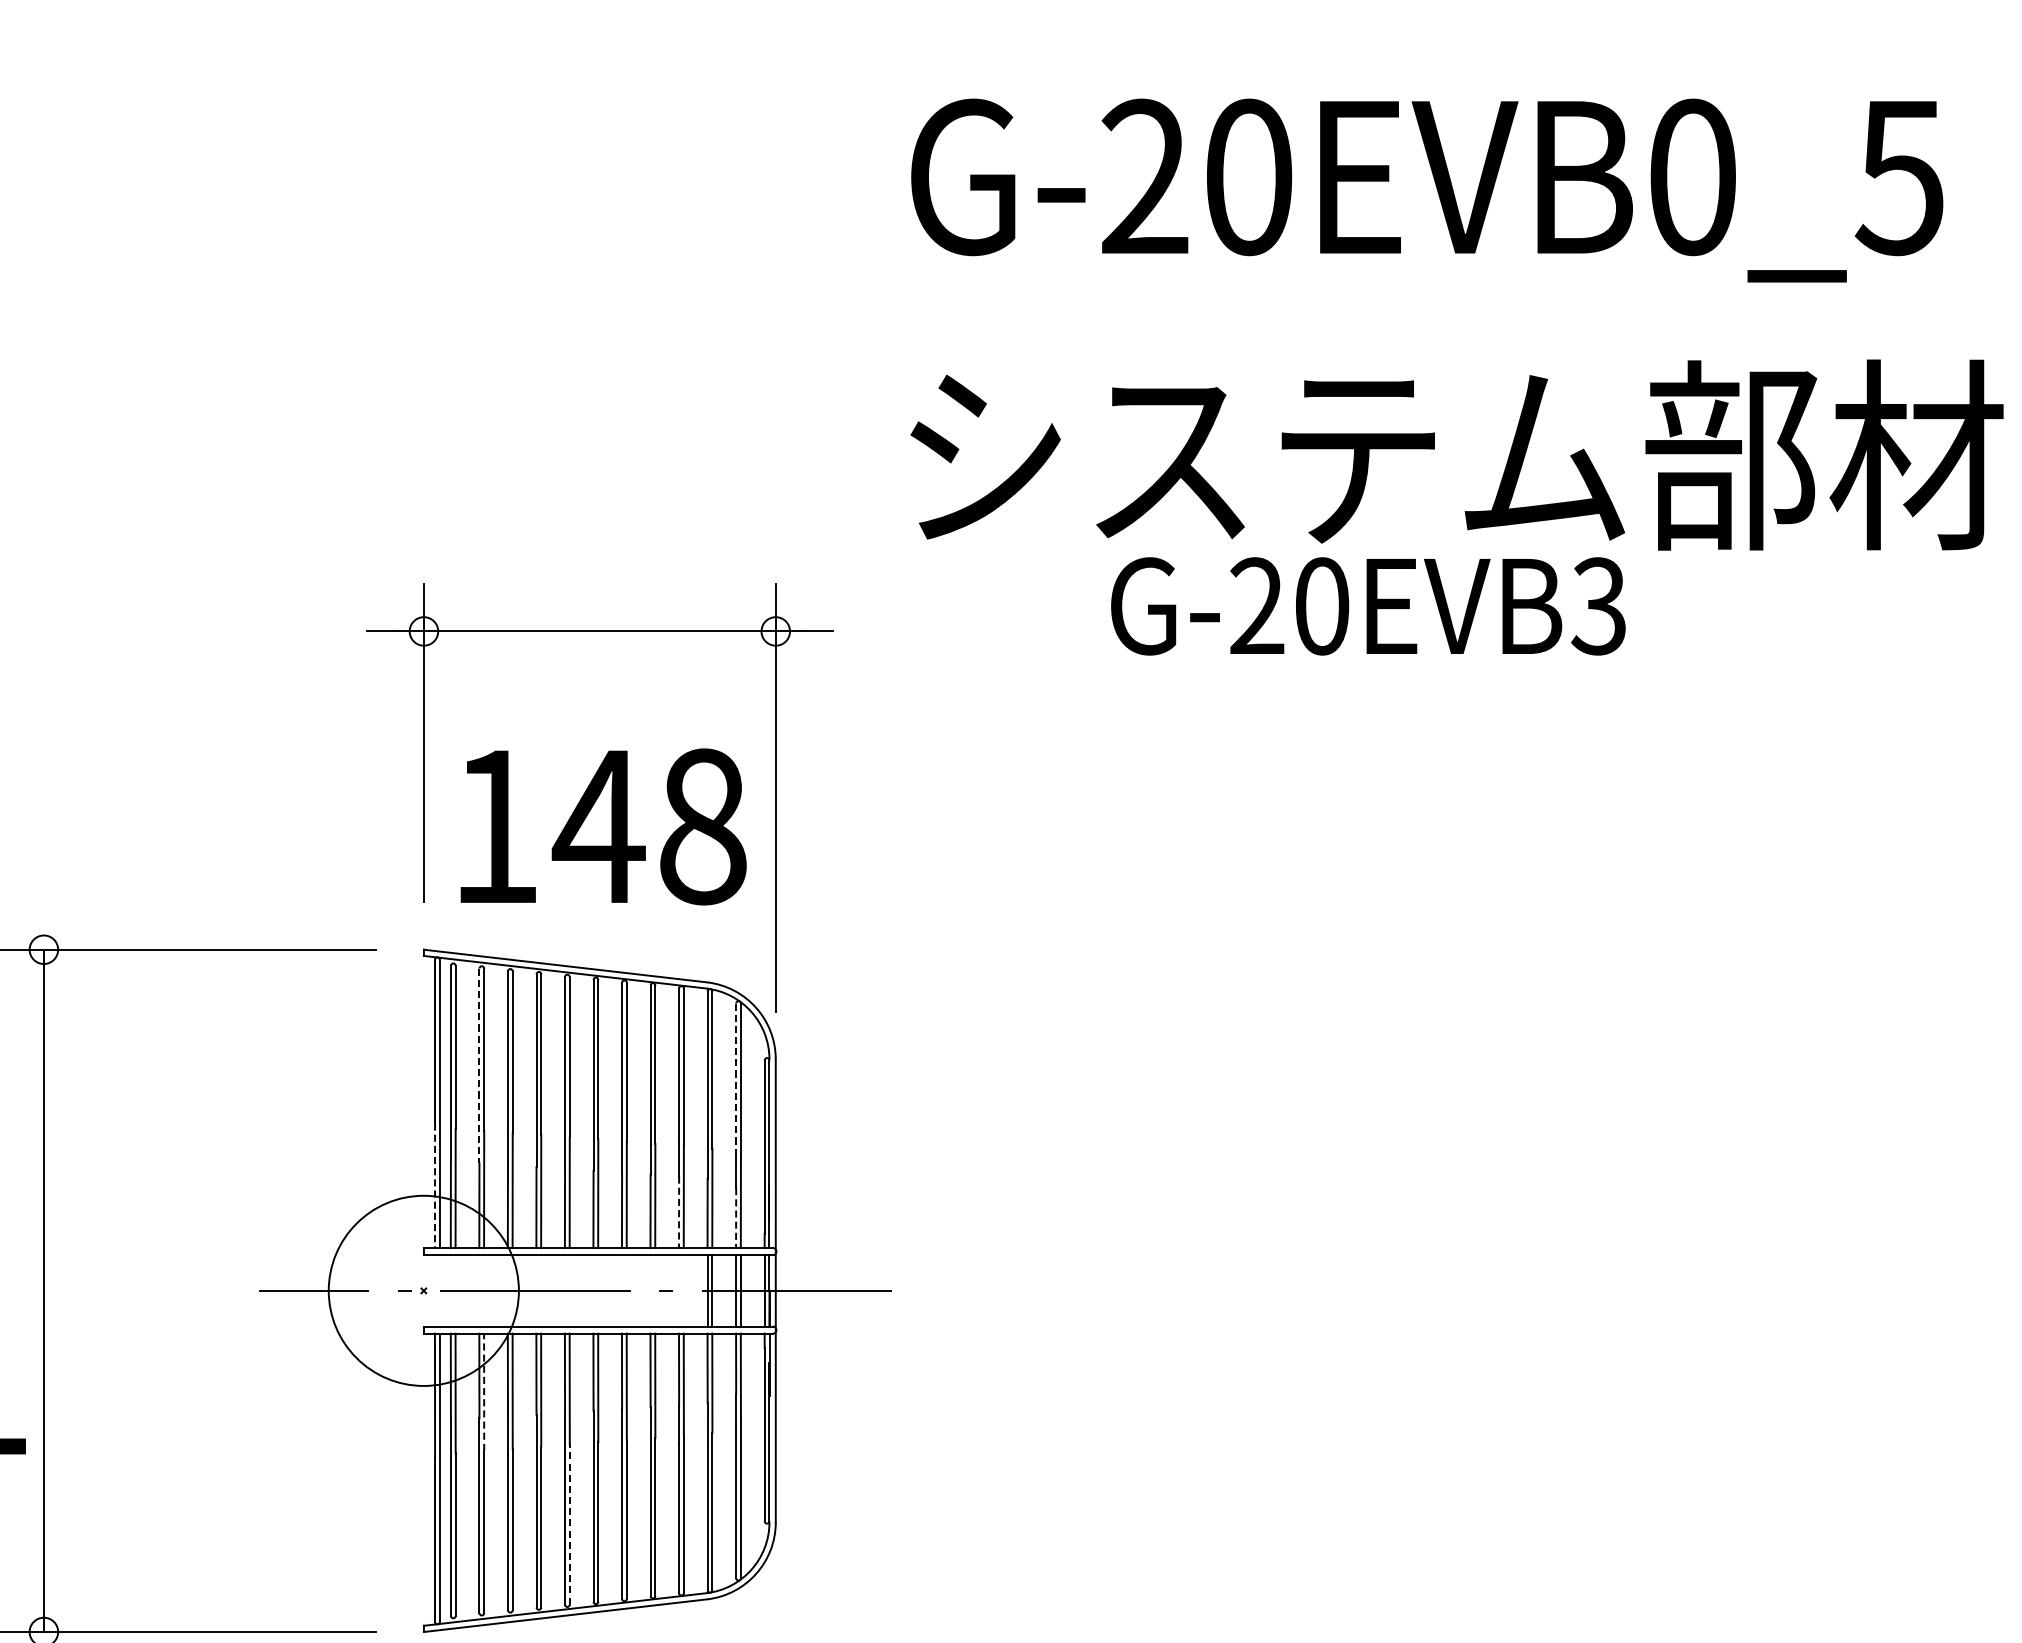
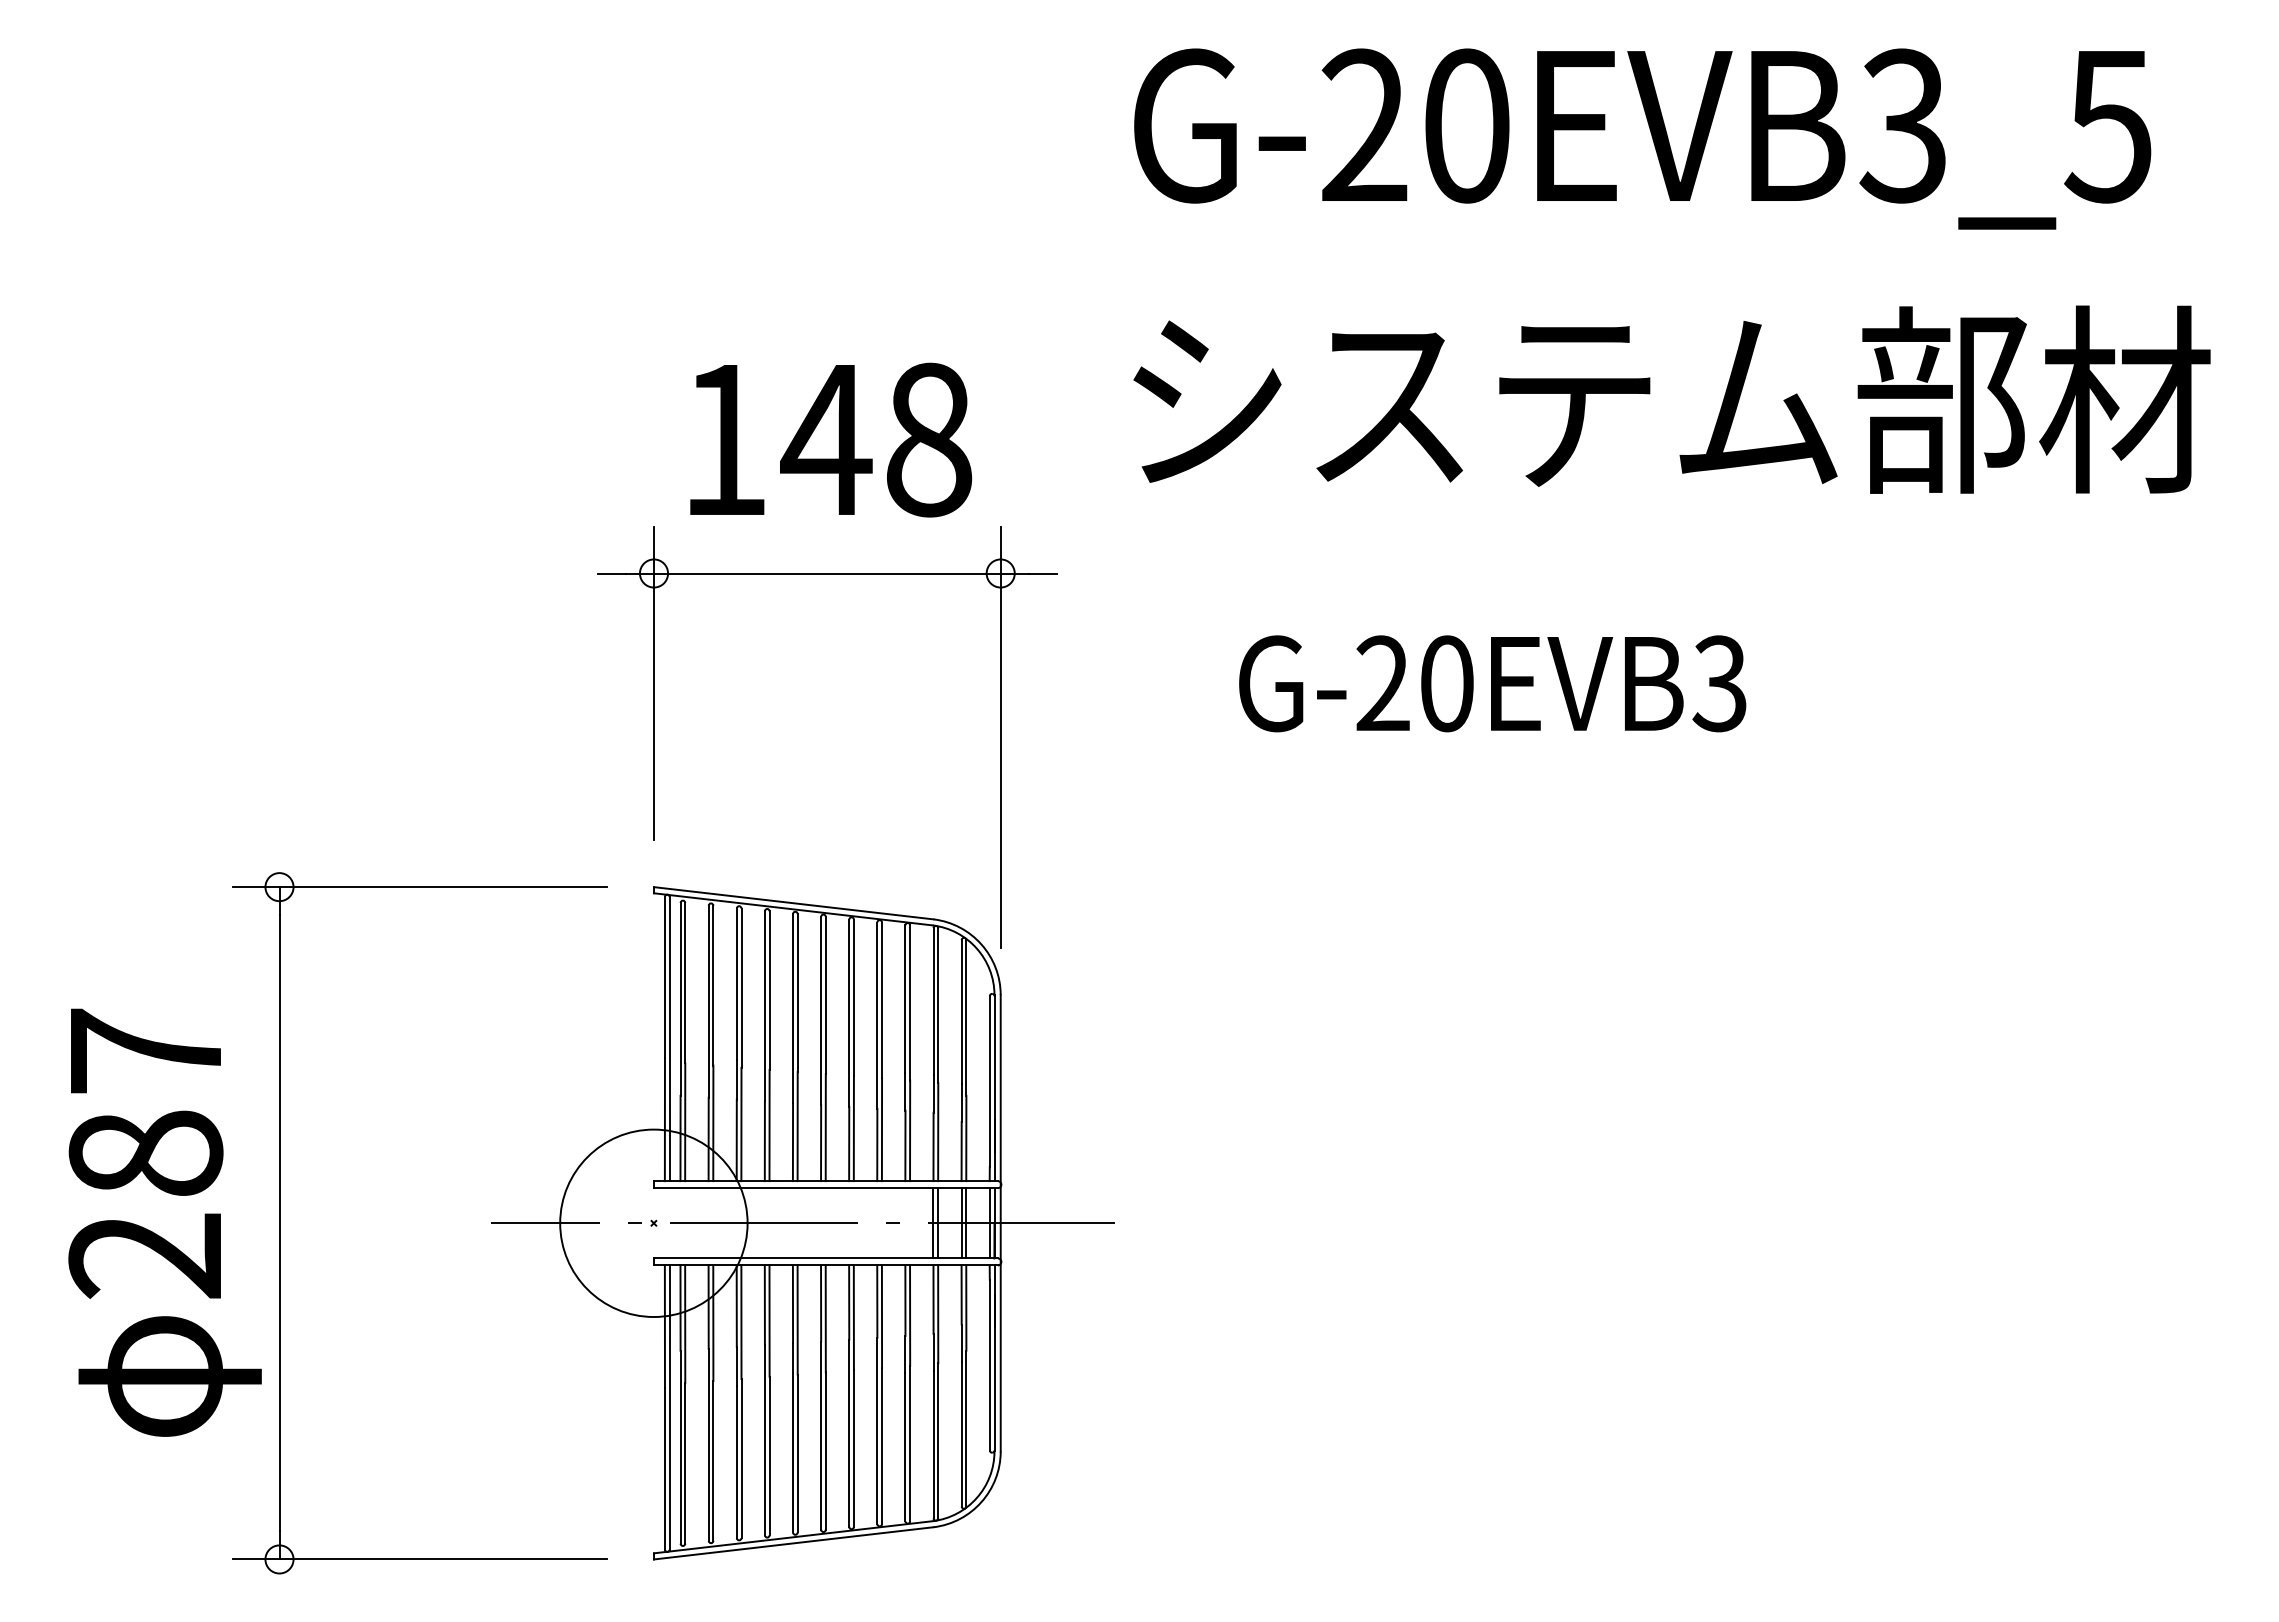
text: (1690, 176) -> (1902, 125), G-20EVB0_5 -> G-20EVB3_5
text: (1368, 606) -> (1492, 683), moved
text: (604, 826) -> (831, 439), moved
line: (479, 1065) -> (708, 1001), dashed -> solid
line: (735, 1076) -> (961, 1012), dashed -> solid
line: (434, 1186) -> (664, 1120), dashed -> solid
line: (679, 1212) -> (905, 1146), dashed -> solid
line: (735, 1218) -> (961, 1151), dashed -> solid
line: (484, 1392) -> (713, 1323), dashed -> solid
line: (569, 1524) -> (797, 1453), dashed -> solid

